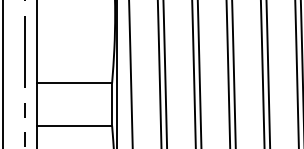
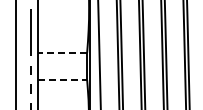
line: (73, 82) -> (62, 52), solid -> dashed
line: (75, 126) -> (63, 80), solid -> dashed

